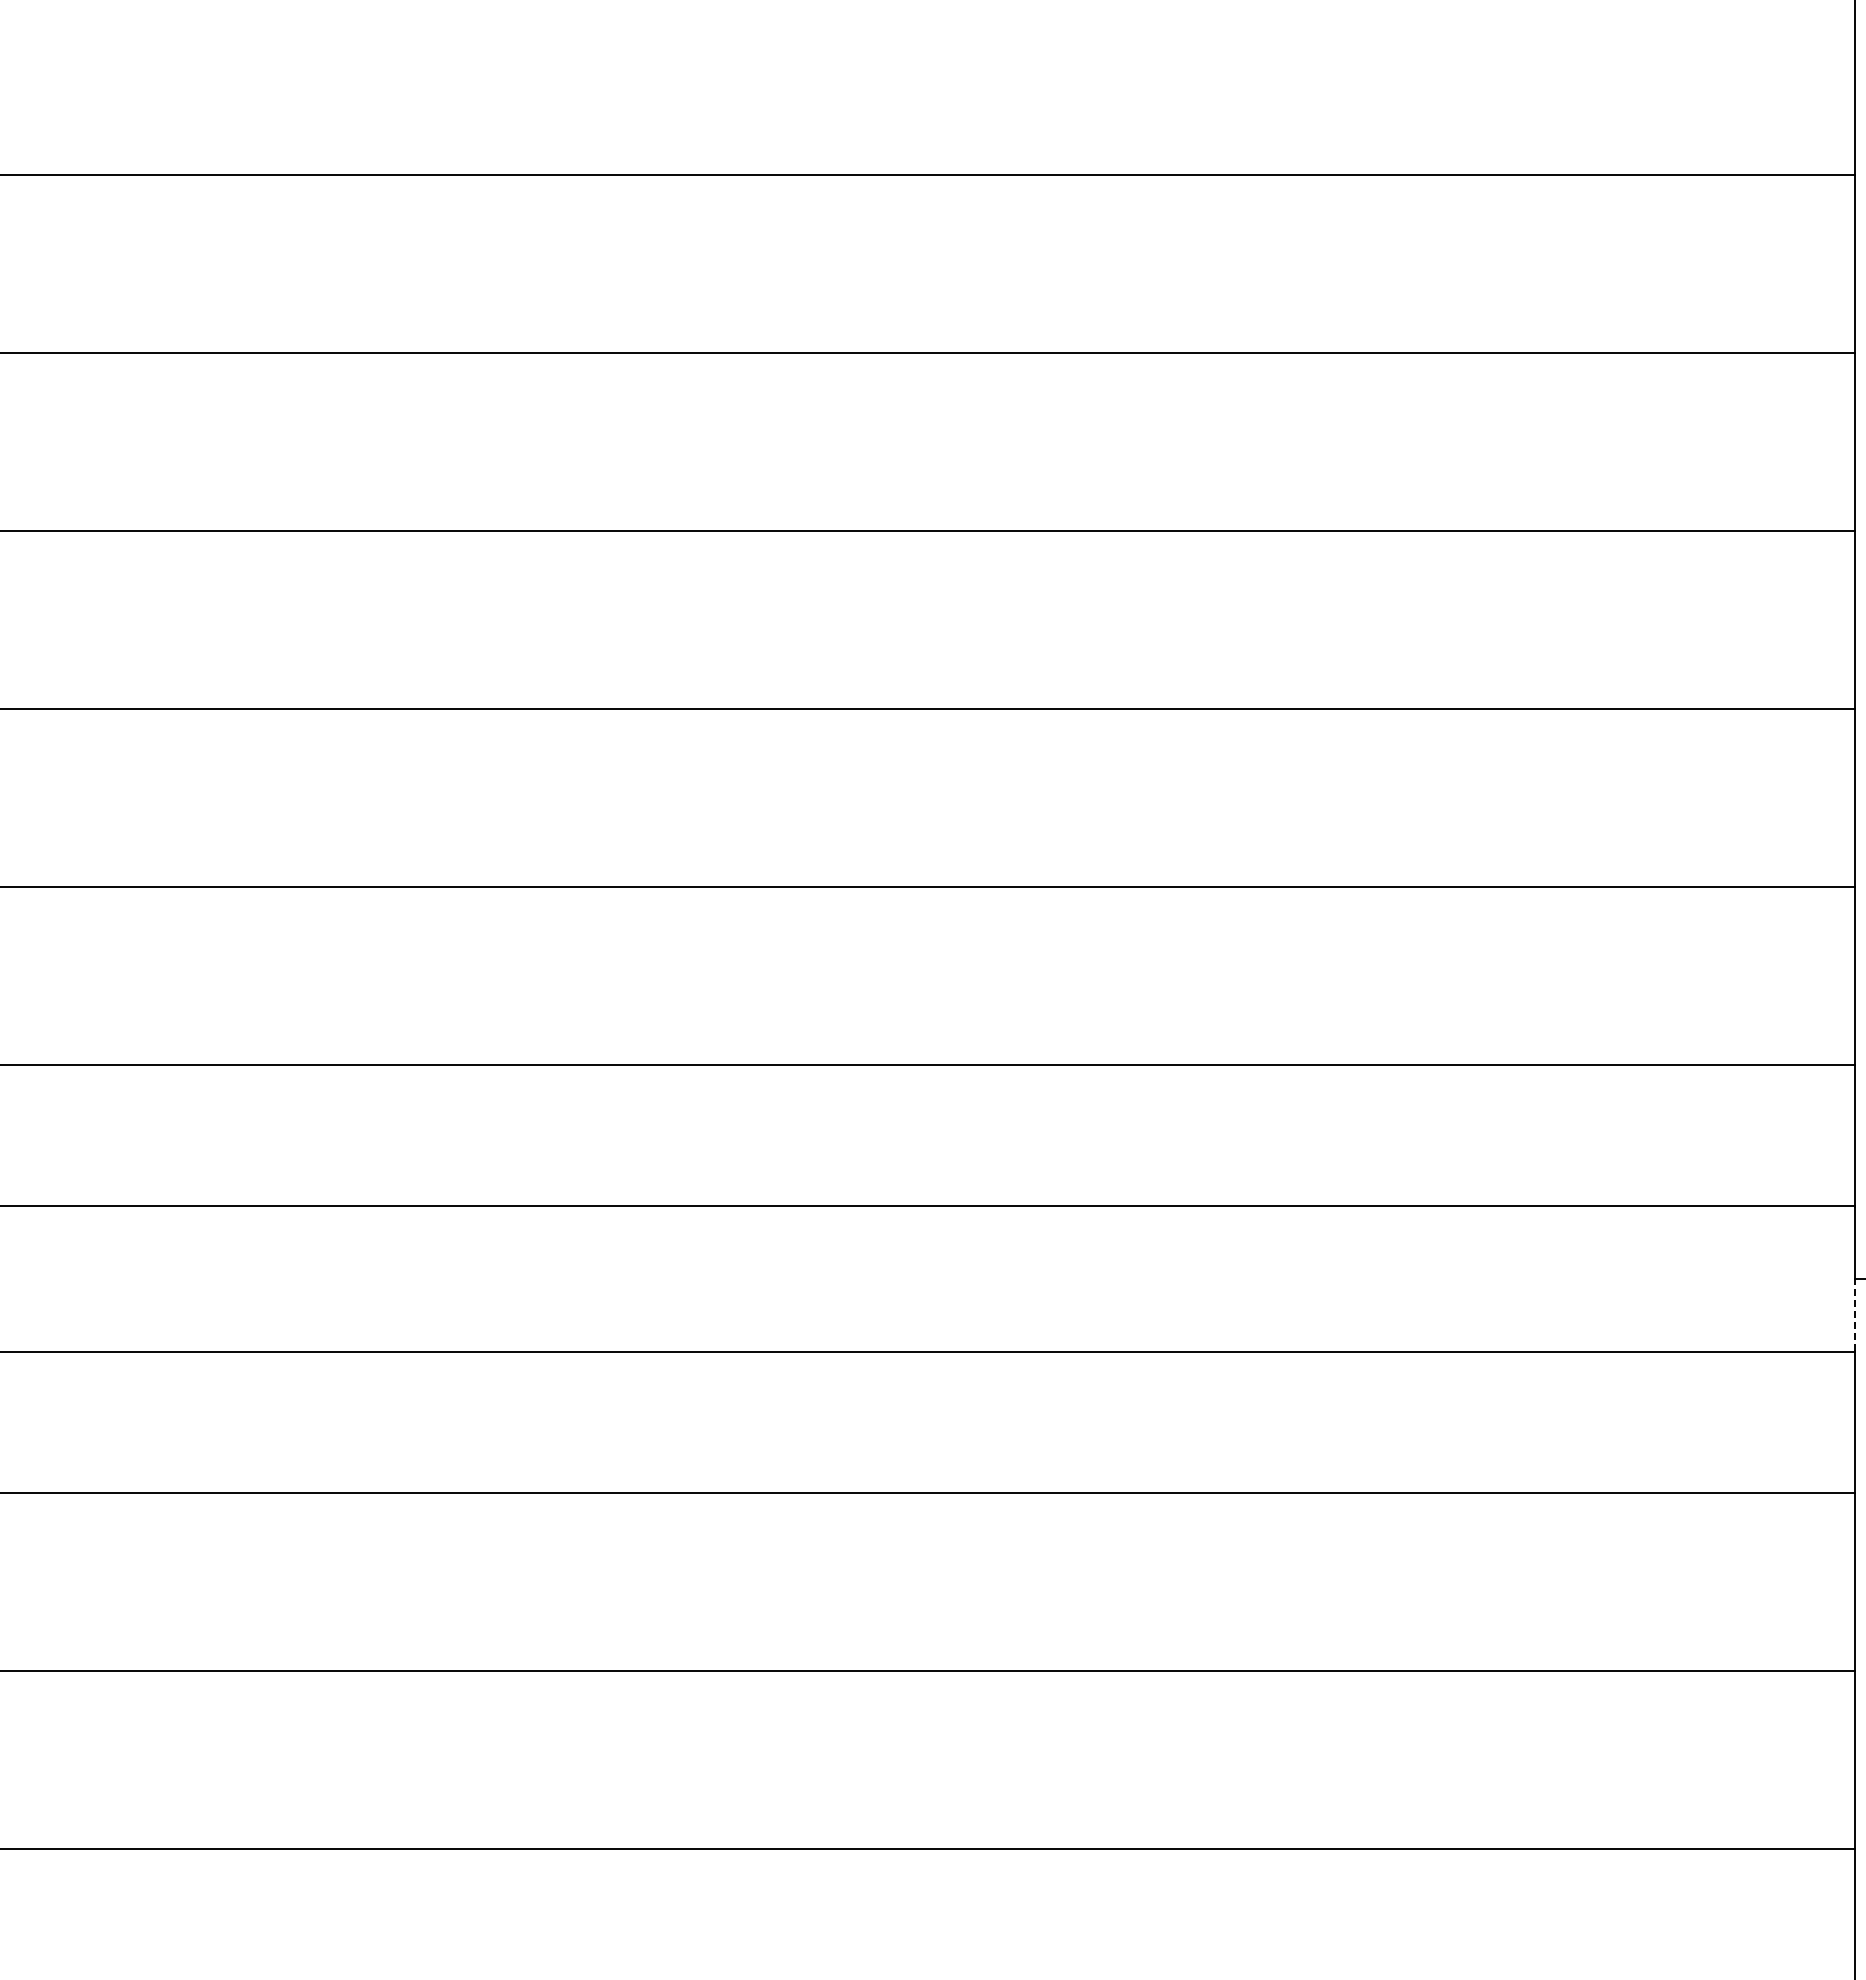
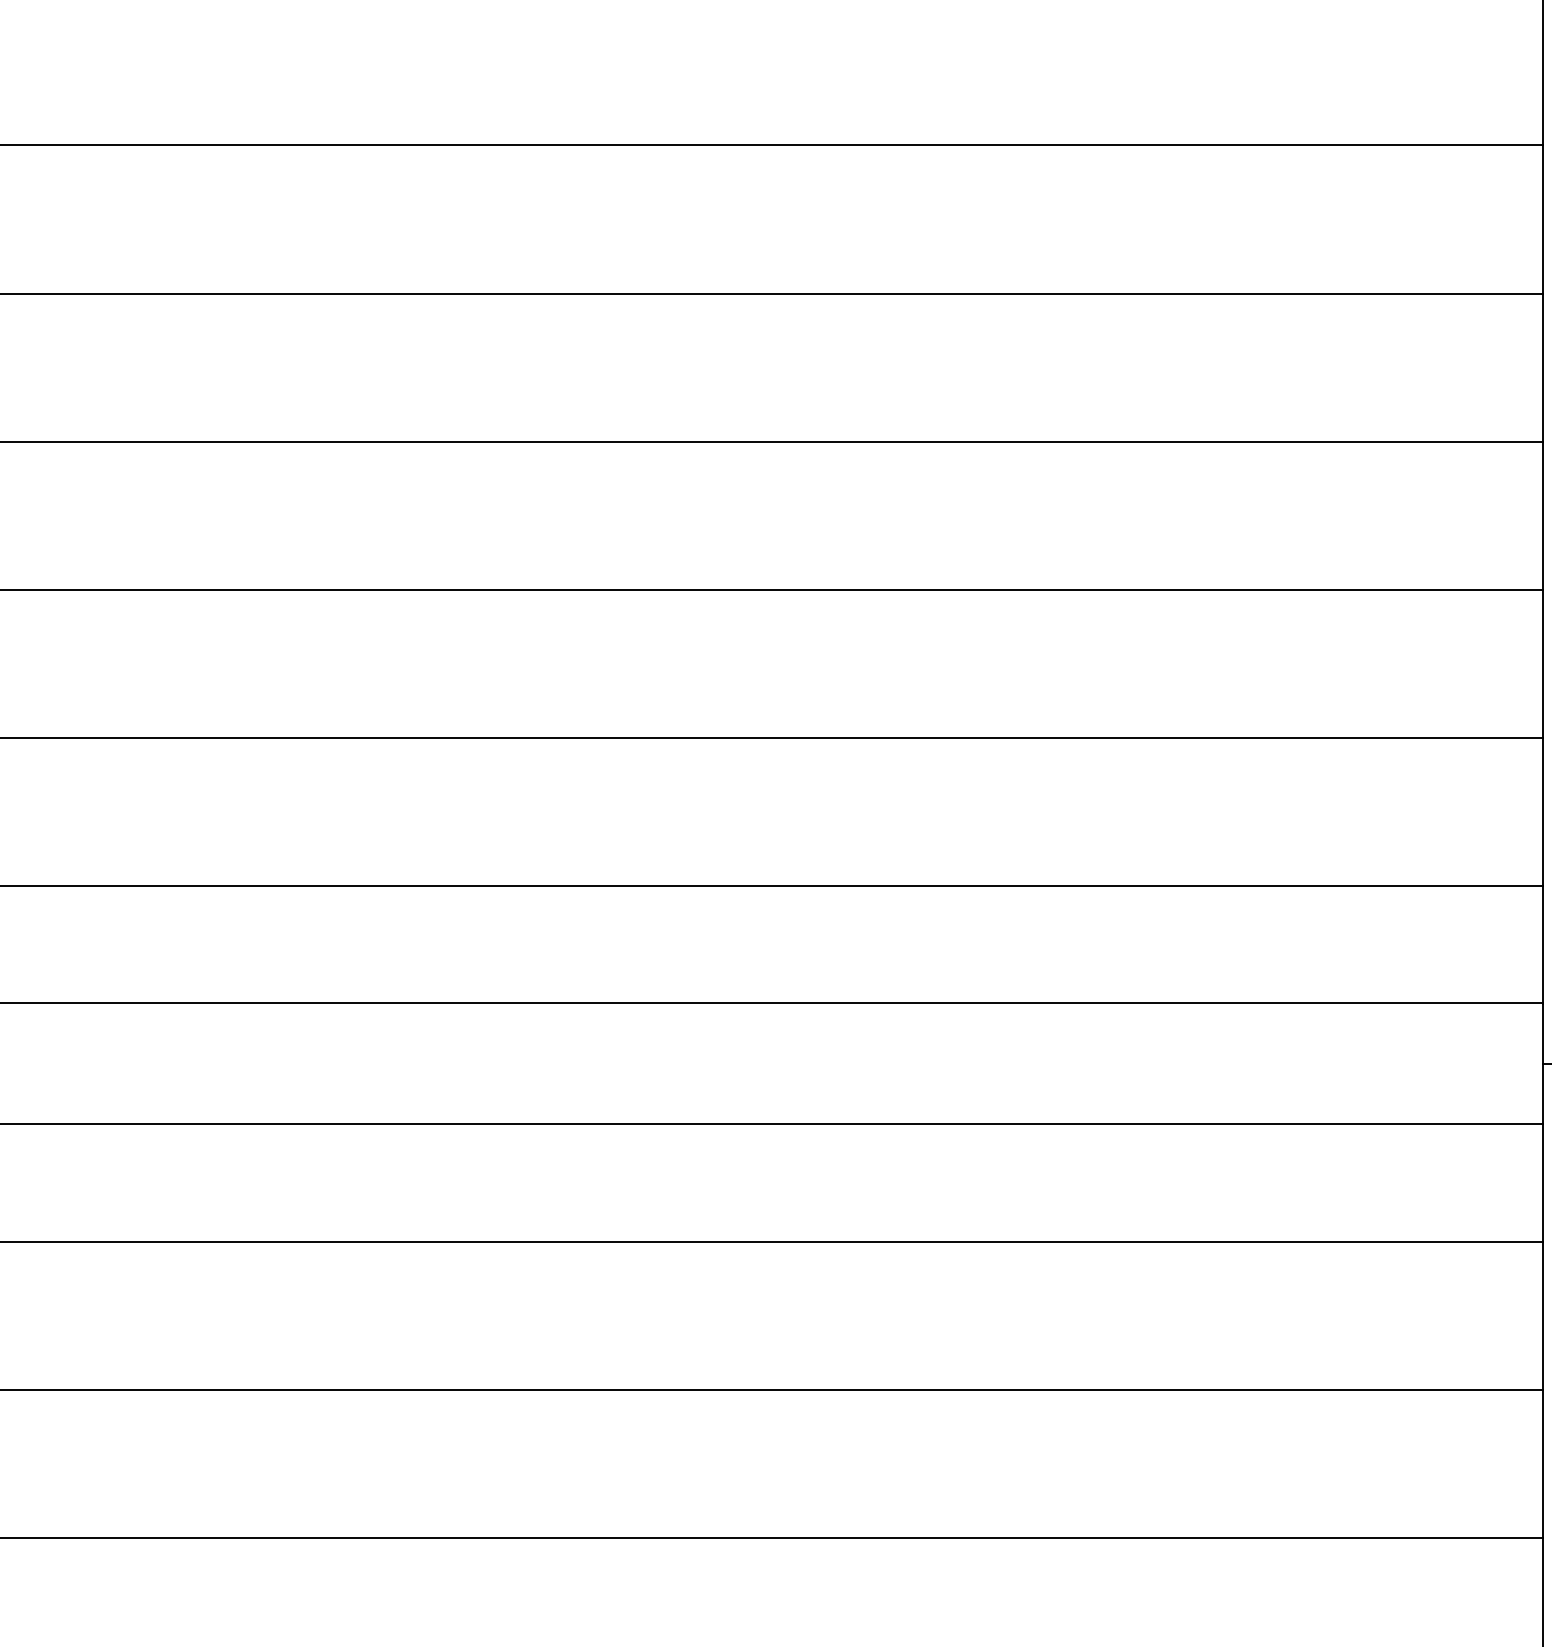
line: (1854, 1314) -> (1542, 1093), dashed -> solid

